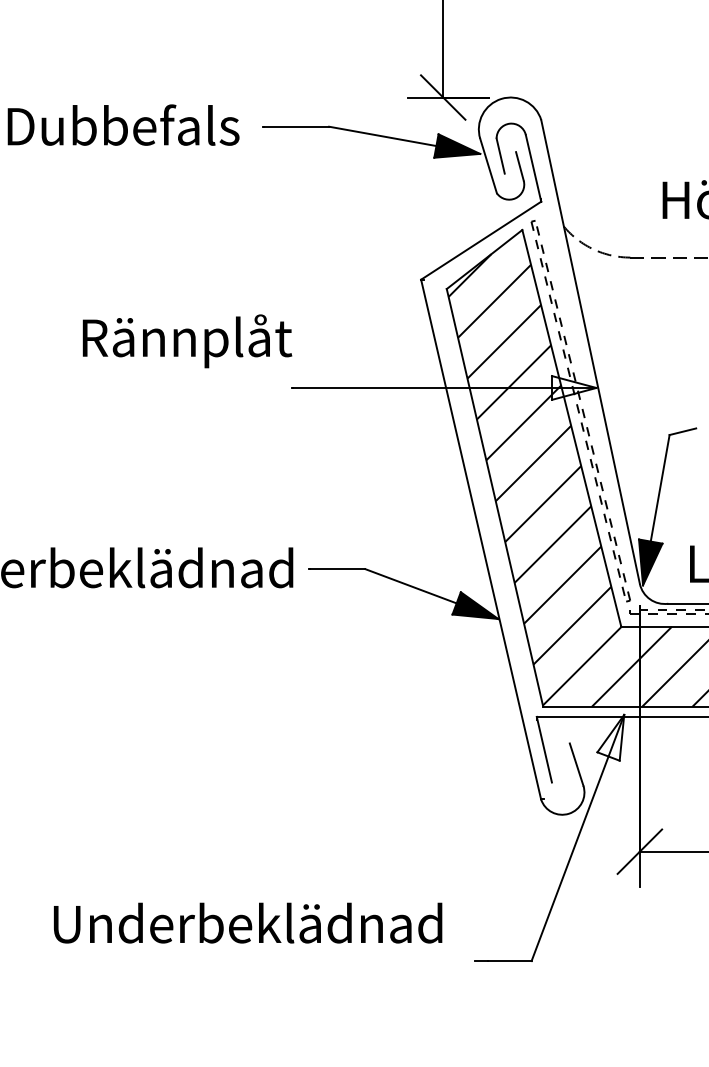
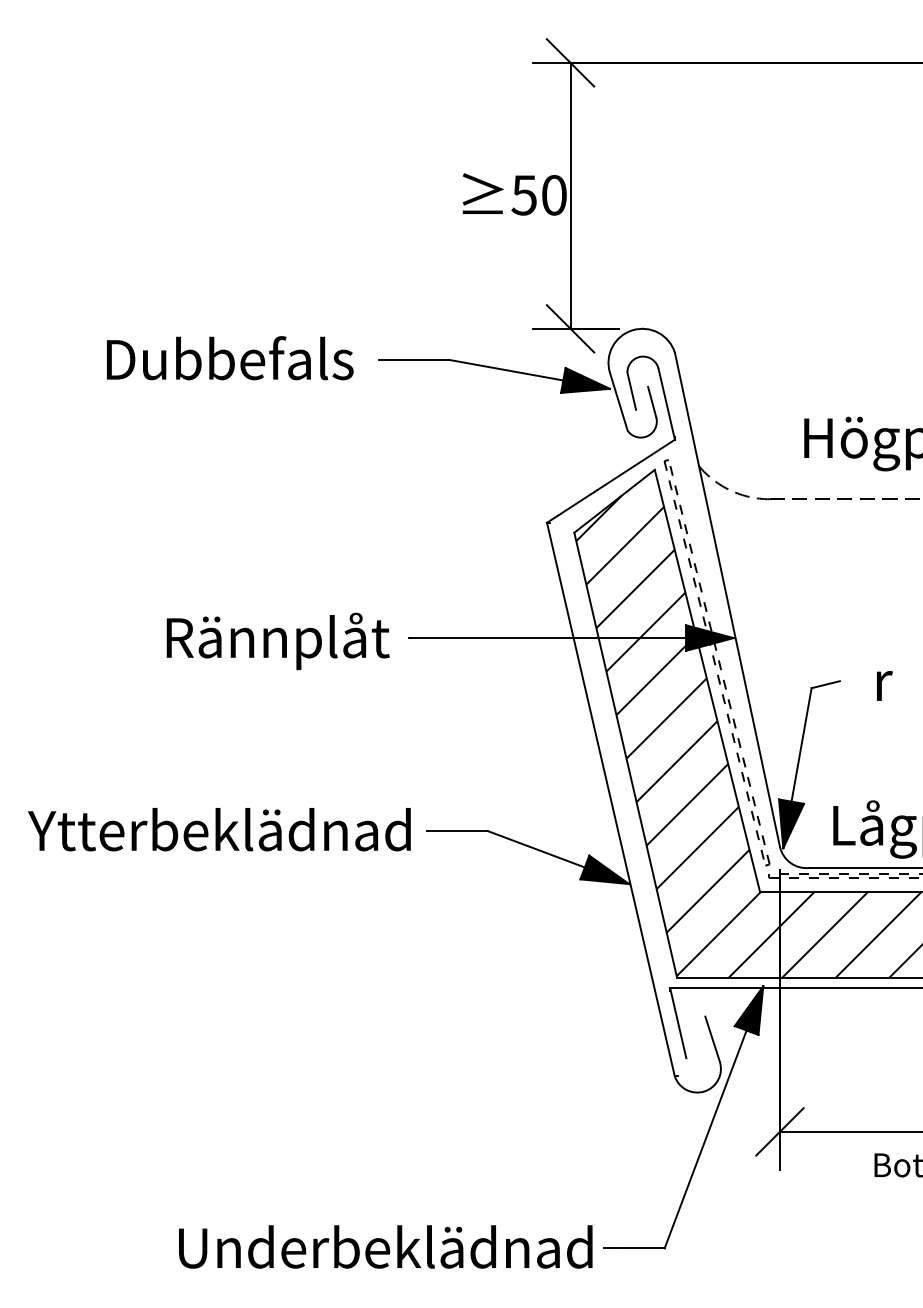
text: (186, 341) -> (277, 641), moved
fill: (573, 387) -> (709, 637), added
fill: (610, 737) -> (748, 1010), added
text: (247, 922) -> (385, 1246), moved

